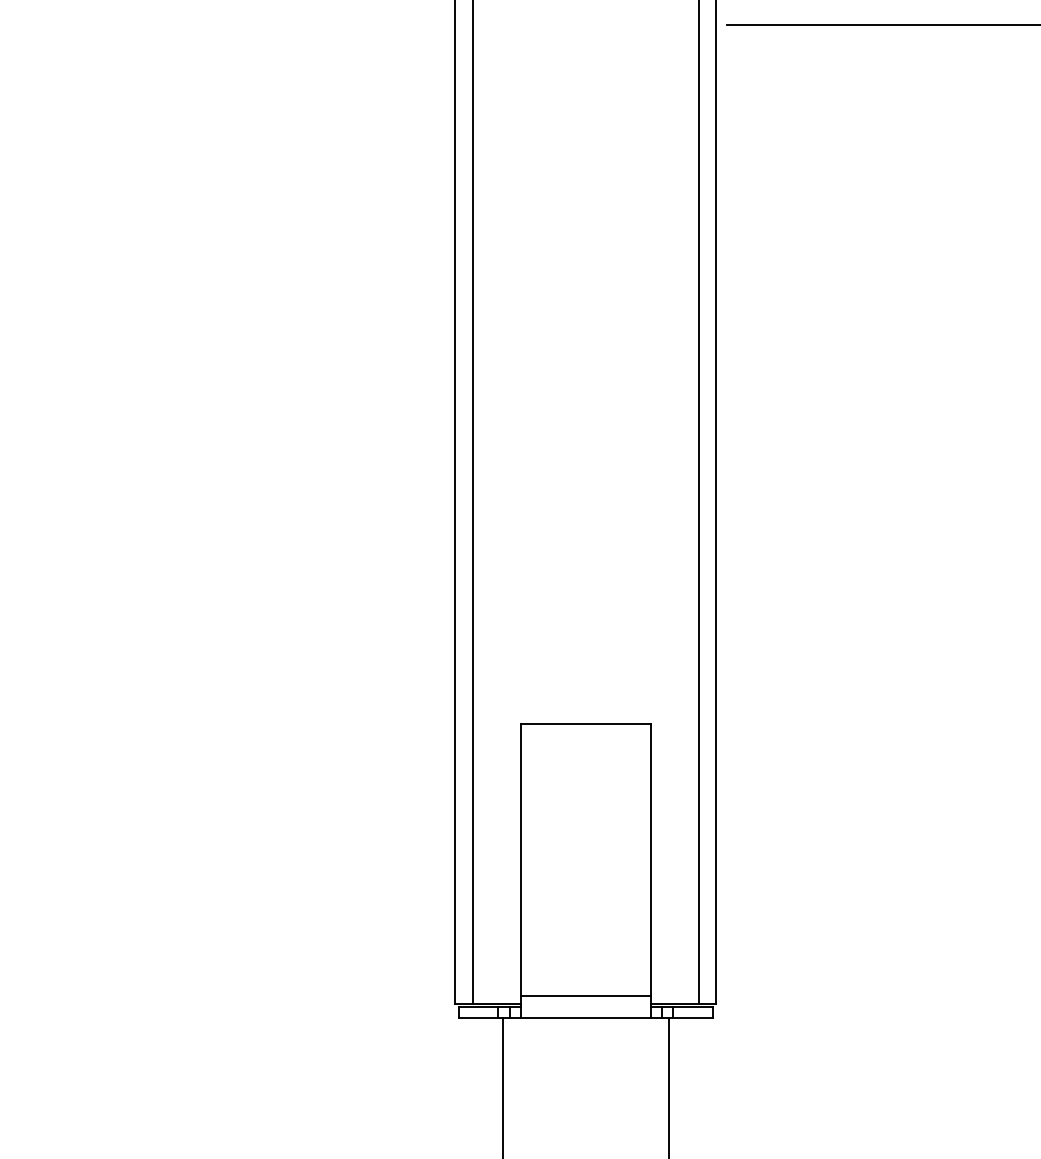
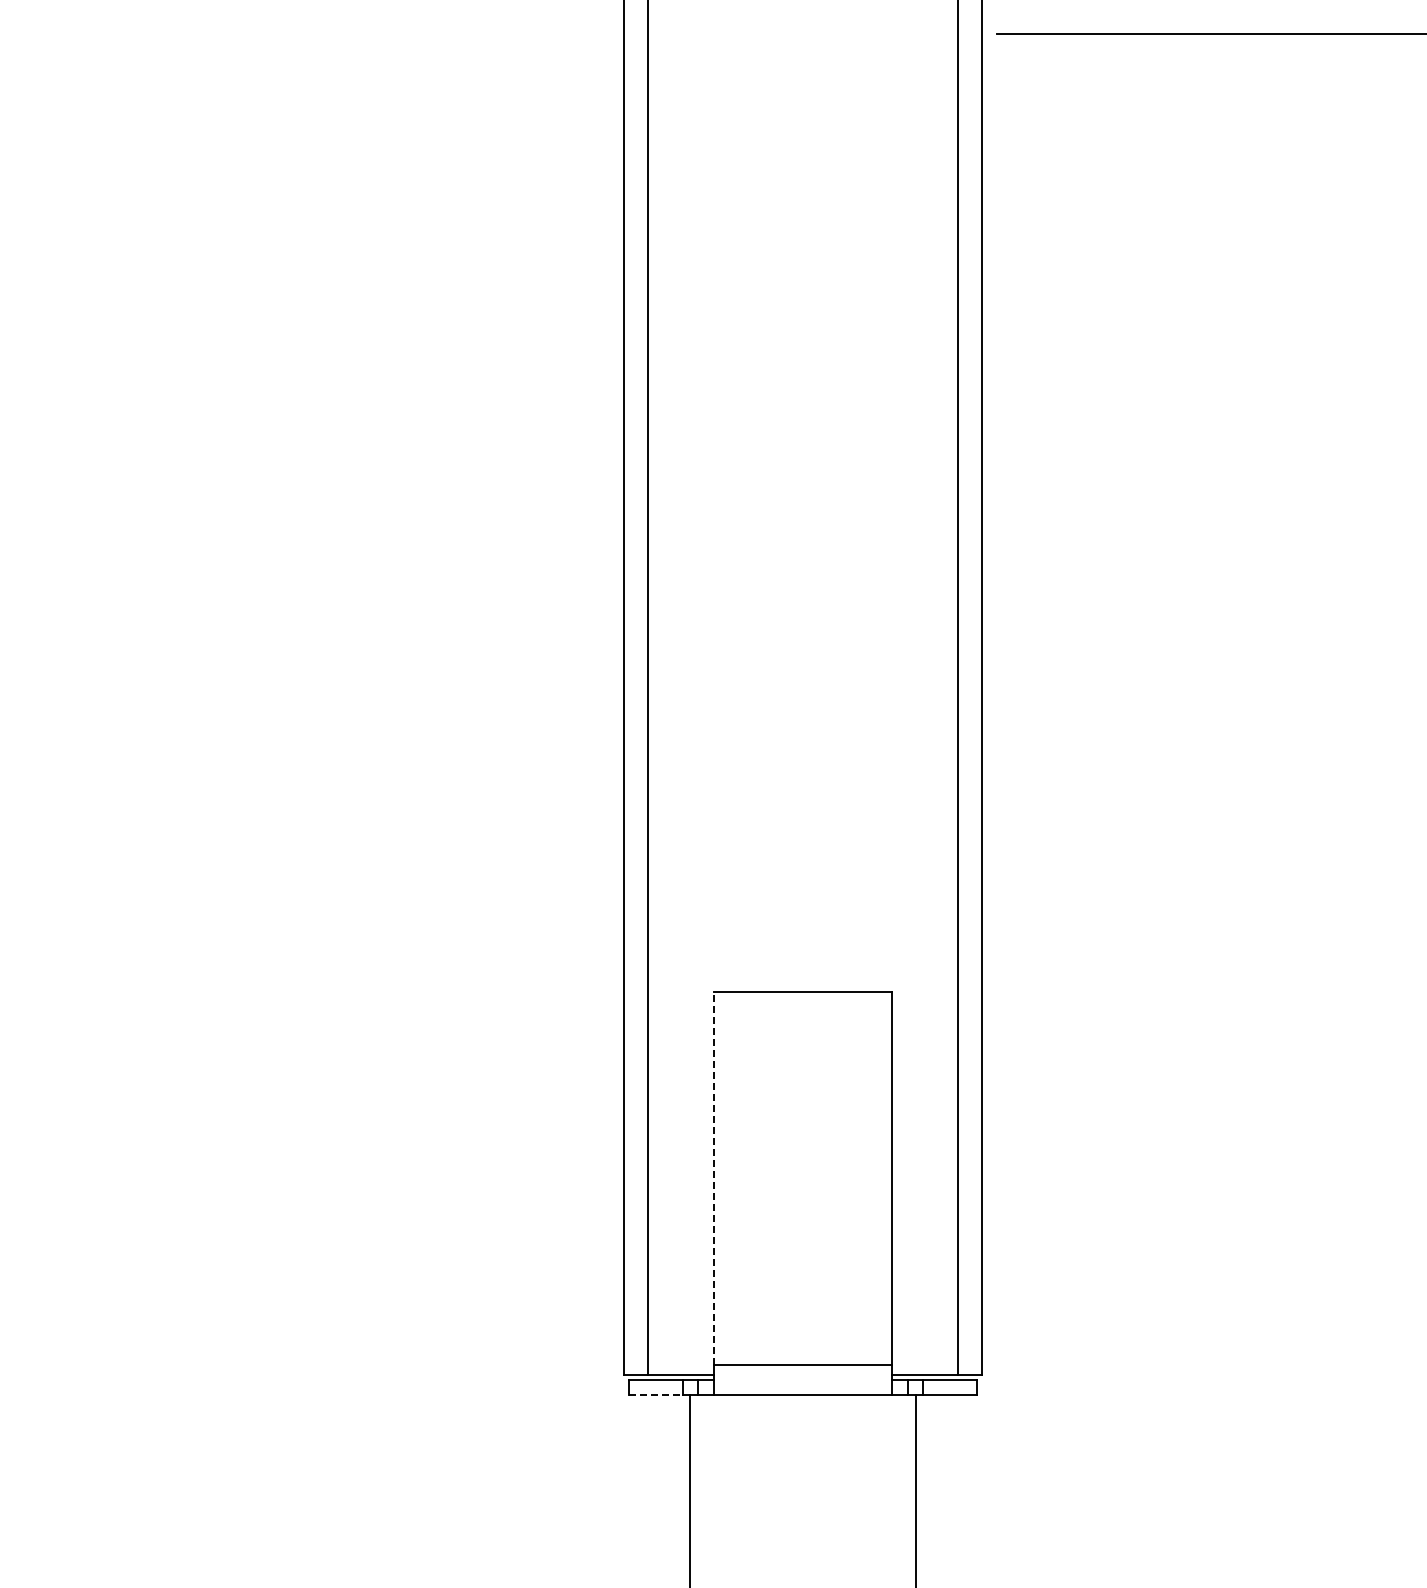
line: (520, 860) -> (713, 1178), solid -> dashed
line: (478, 1017) -> (656, 1394), solid -> dashed

